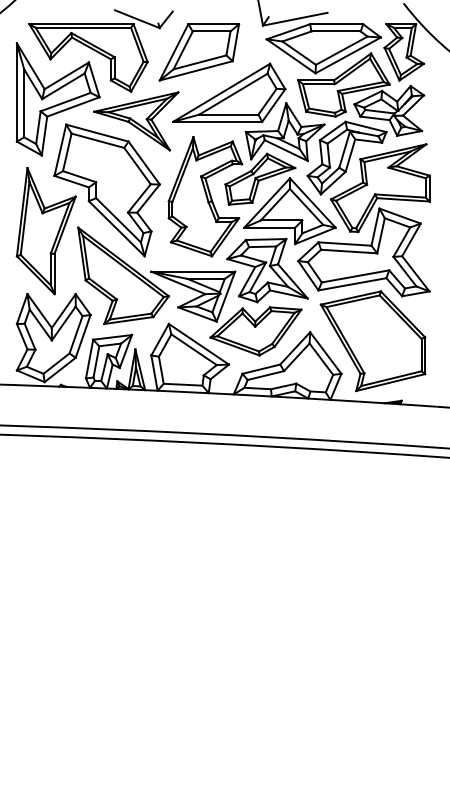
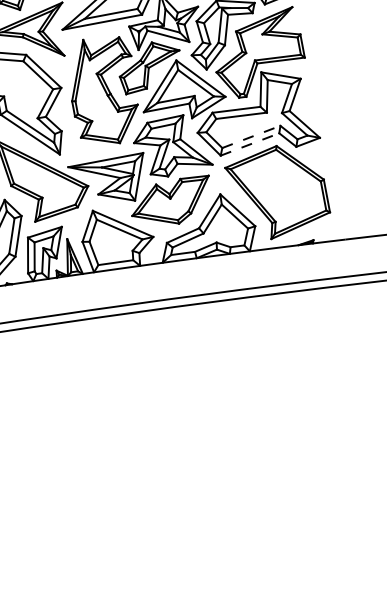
line: (355, 276) -> (251, 137), solid -> dashed
line: (352, 284) -> (250, 144), solid -> dashed

